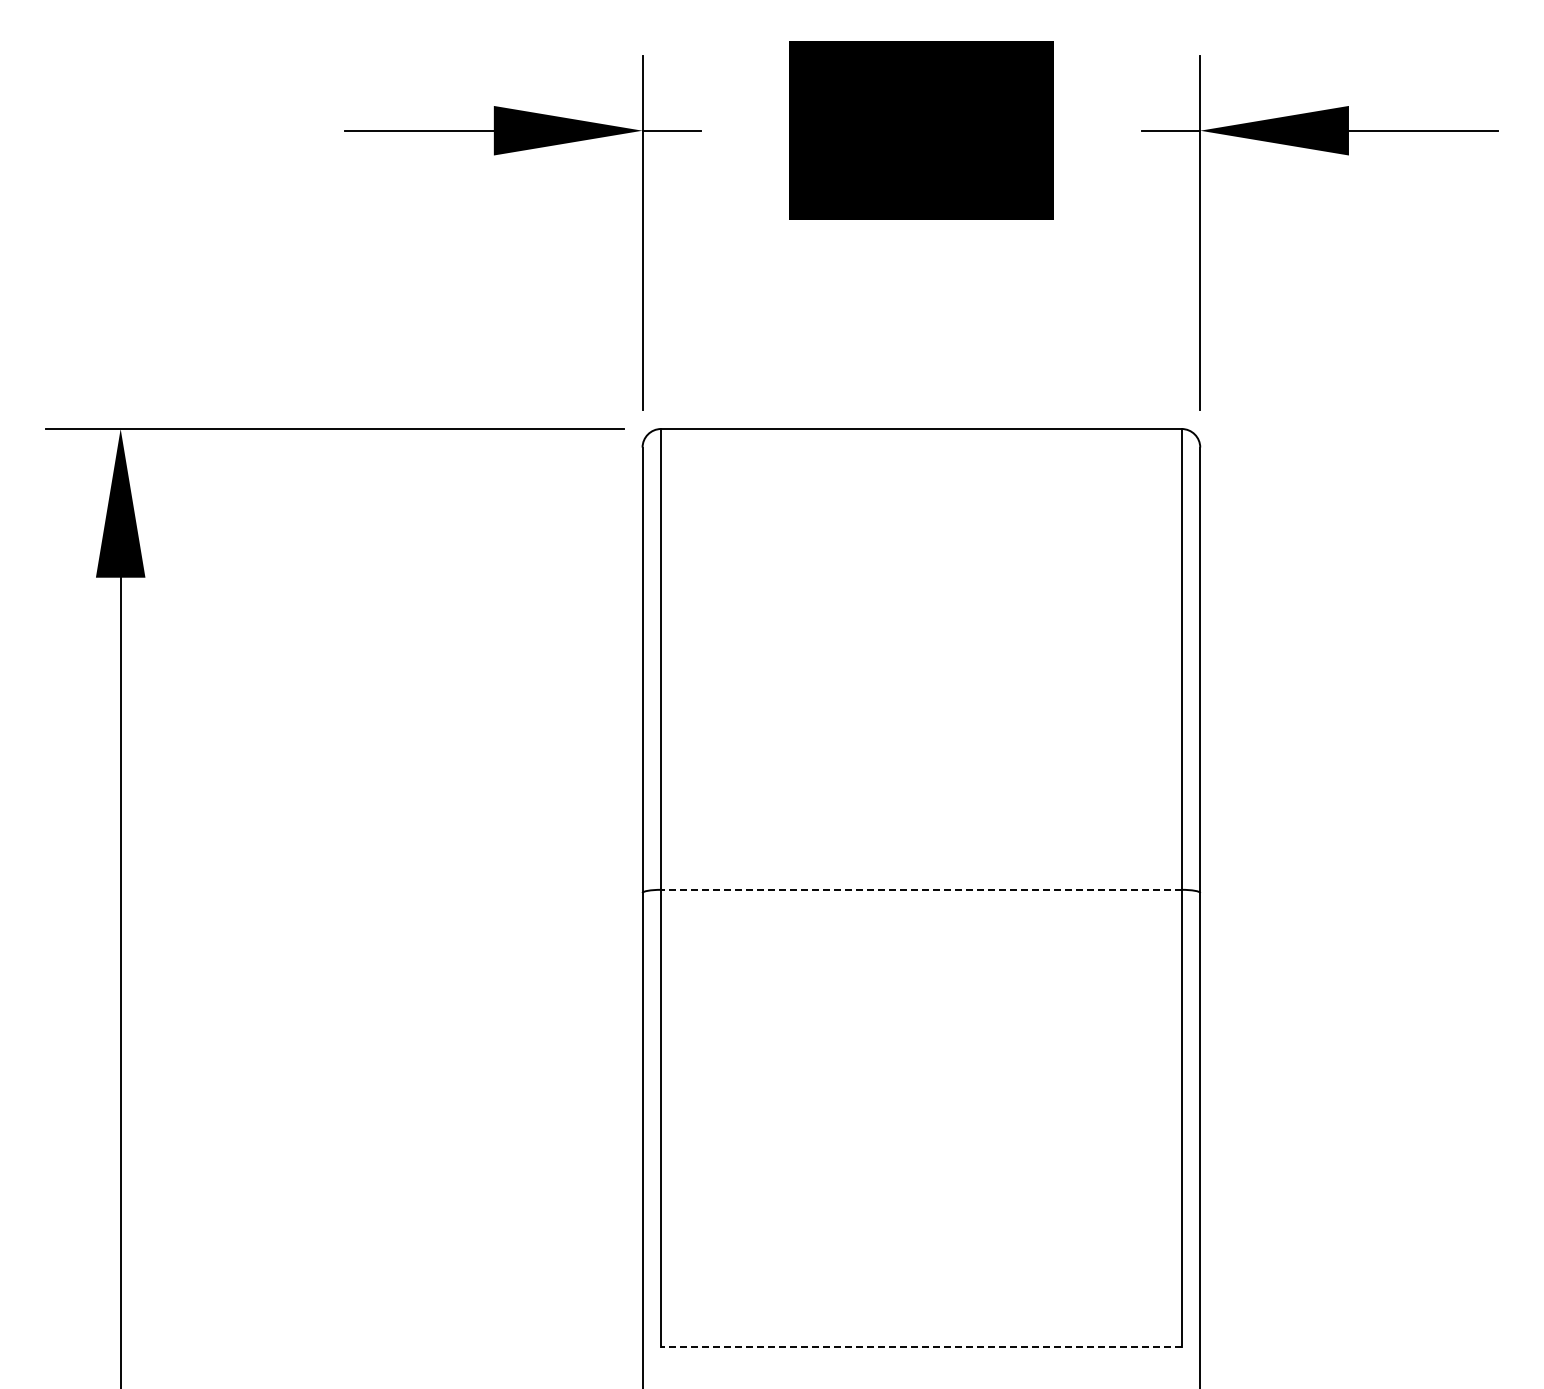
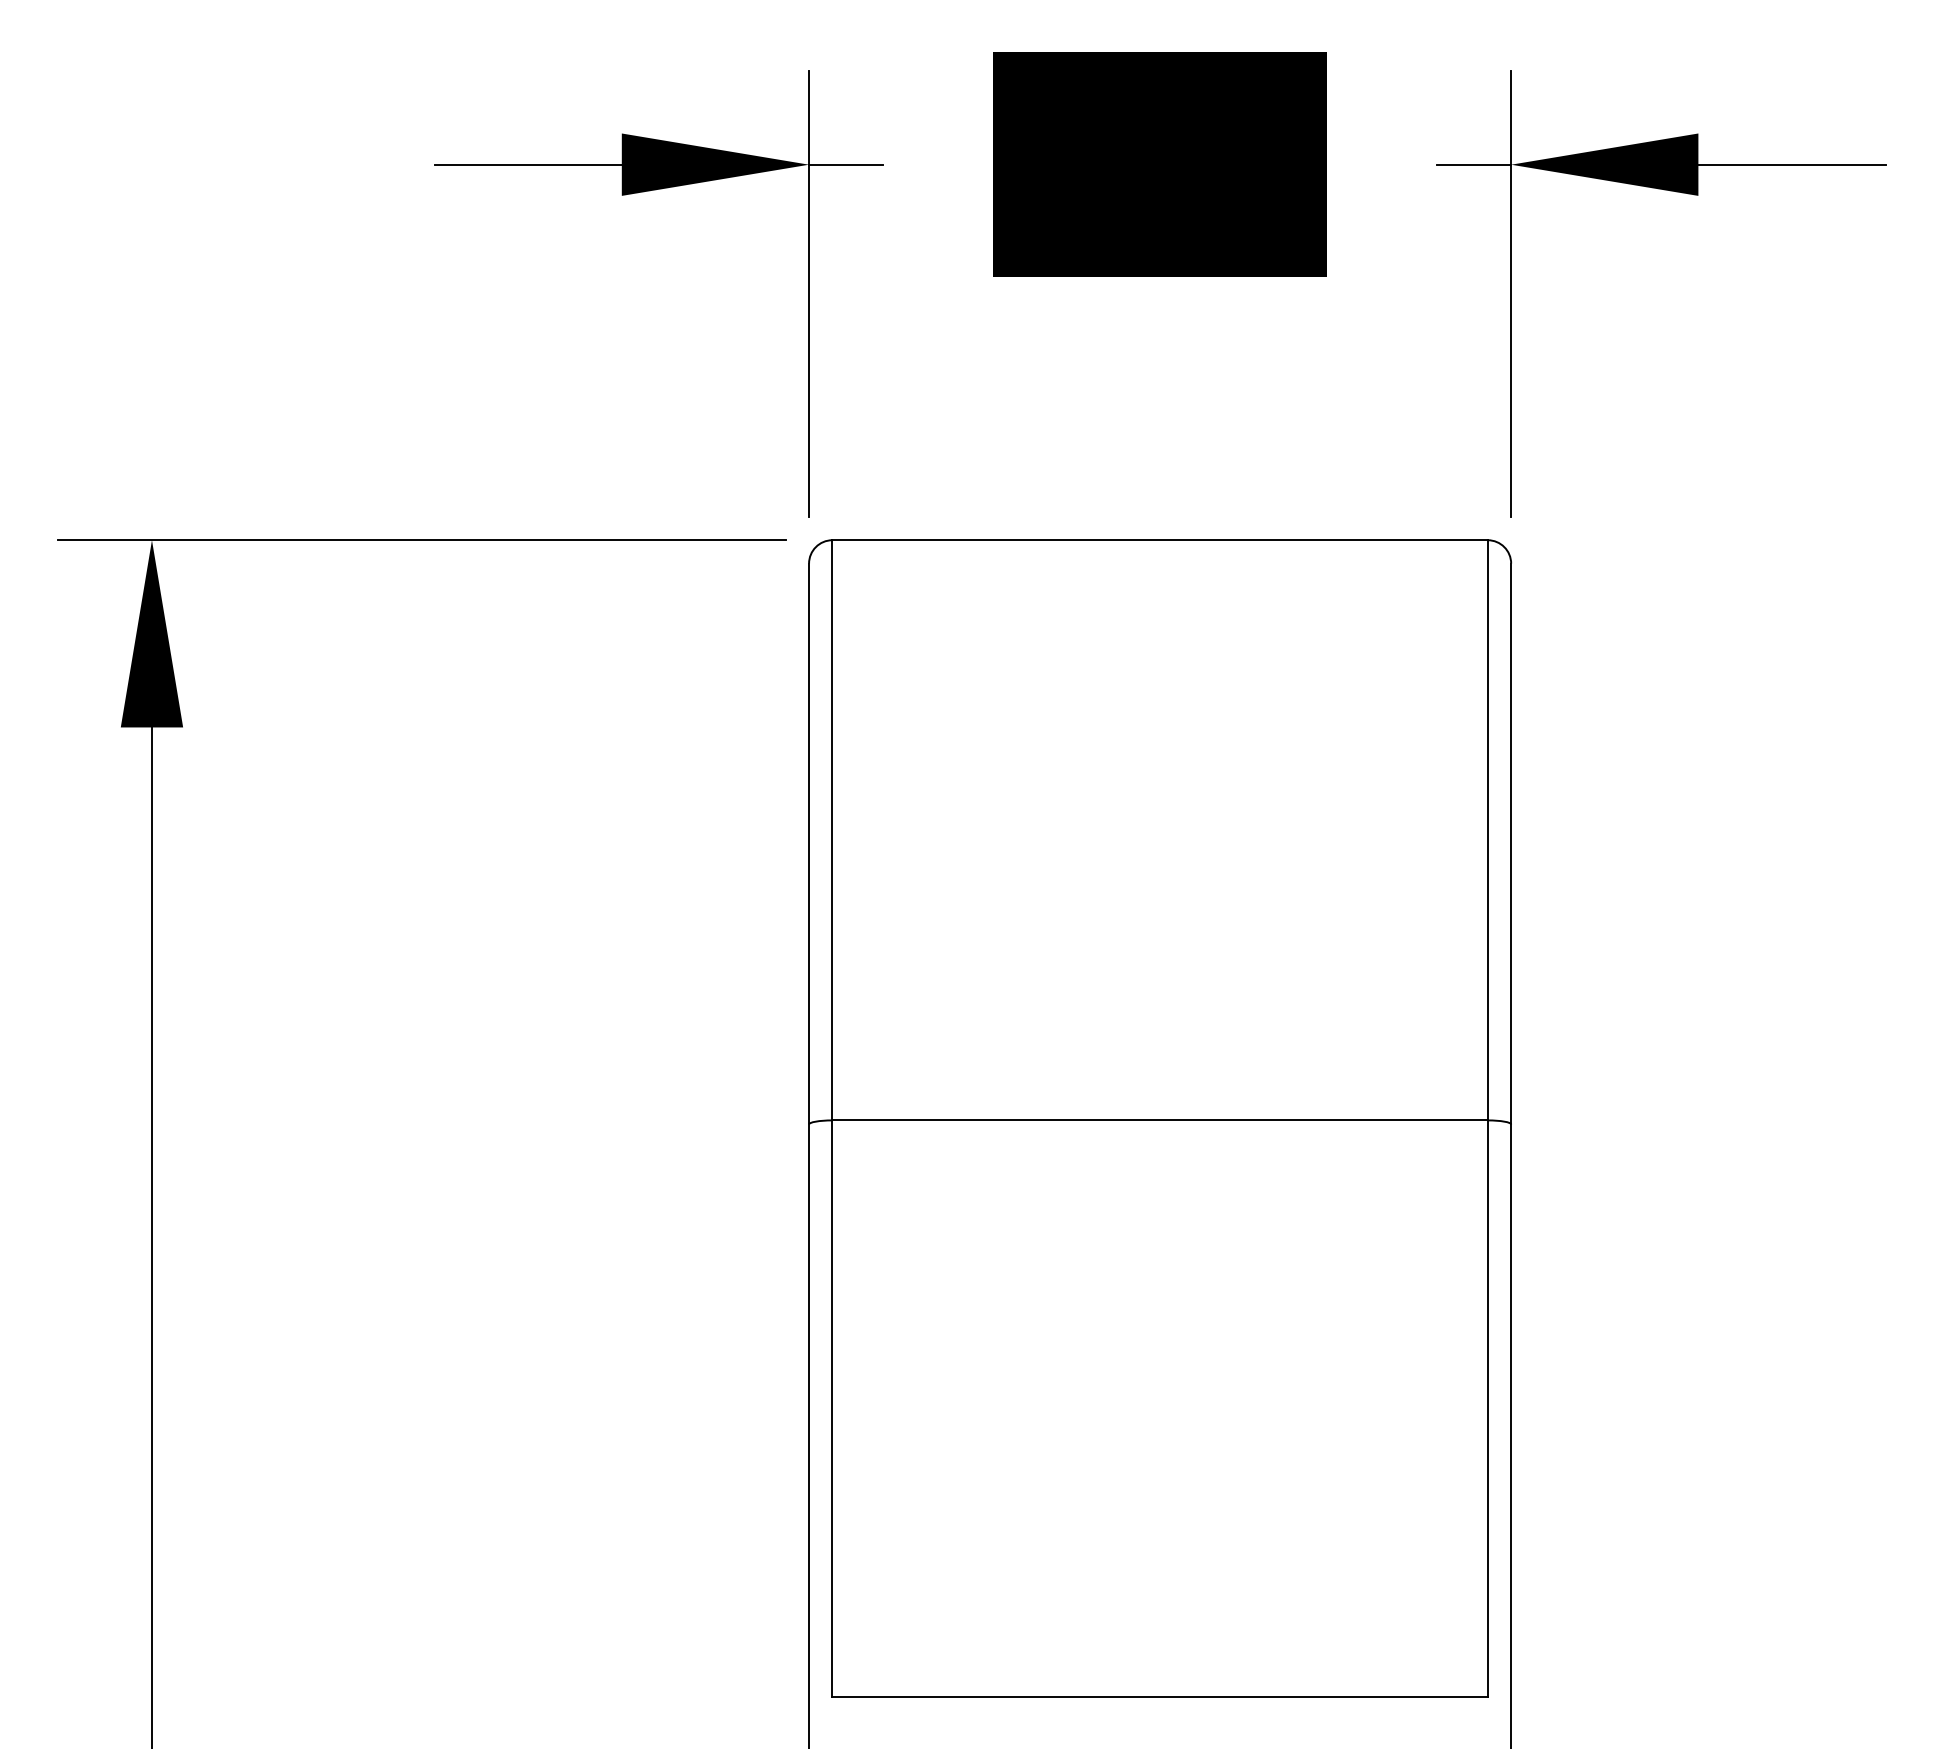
line: (920, 889) -> (1158, 1120), dashed -> solid
line: (920, 1347) -> (1158, 1696), dashed -> solid

